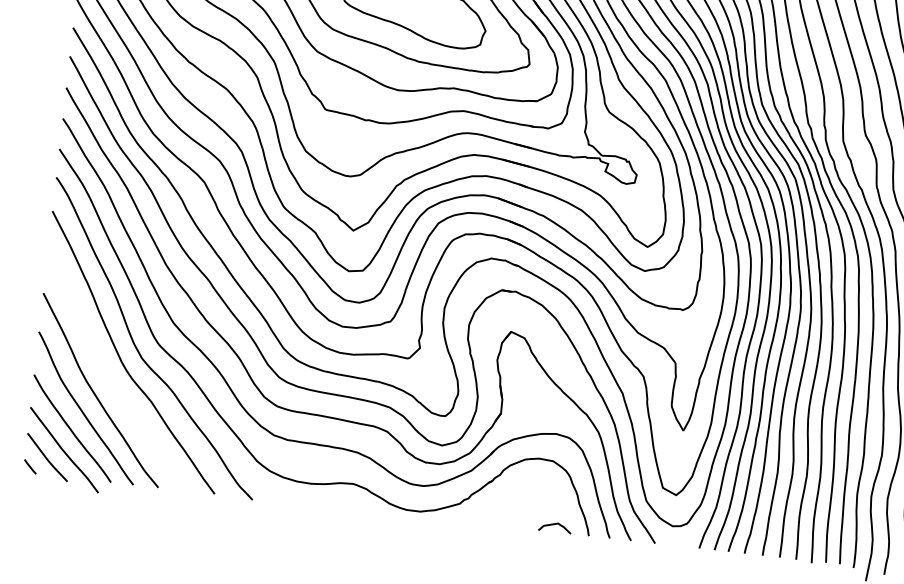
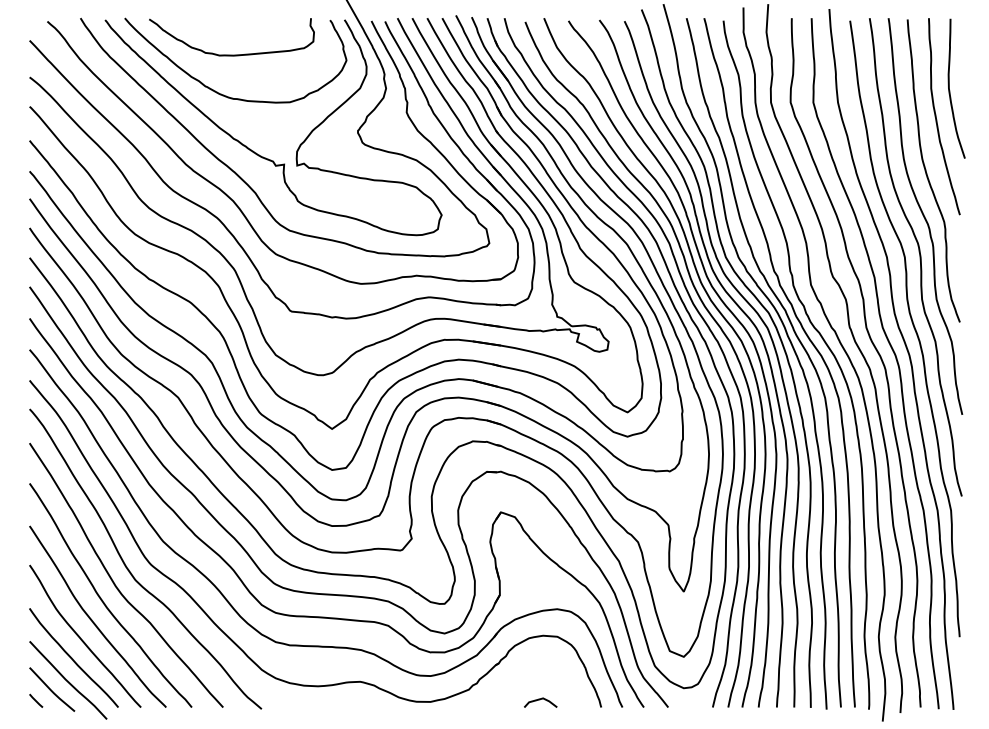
curve: (108, 374) -> (103, 600), added
line: (555, 525) -> (540, 700), moved

